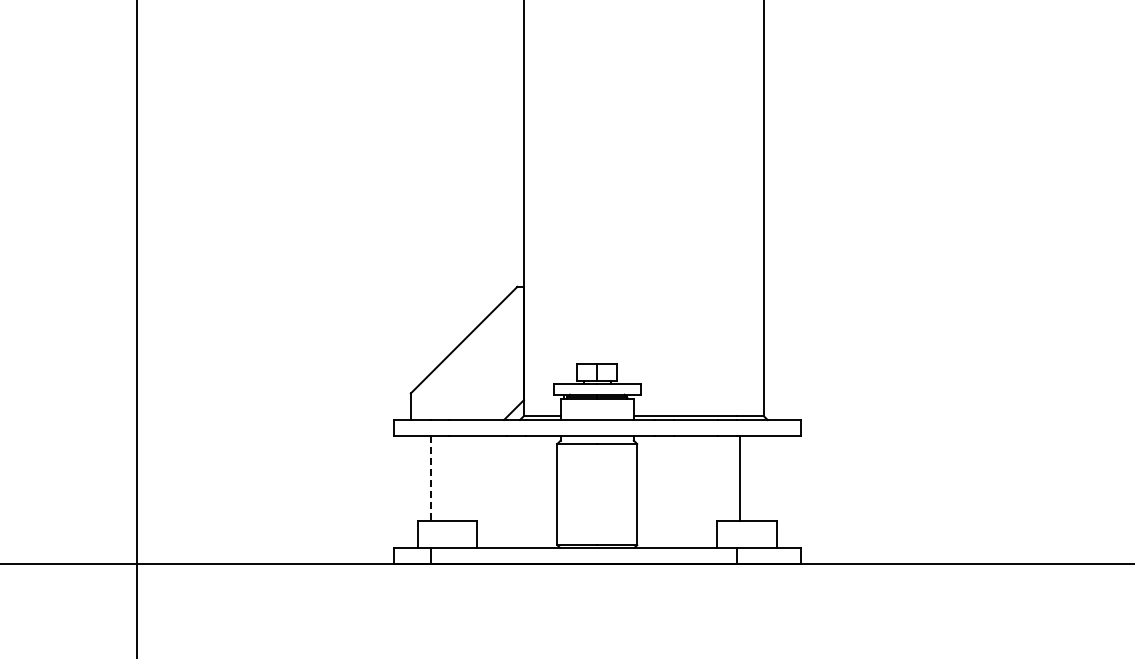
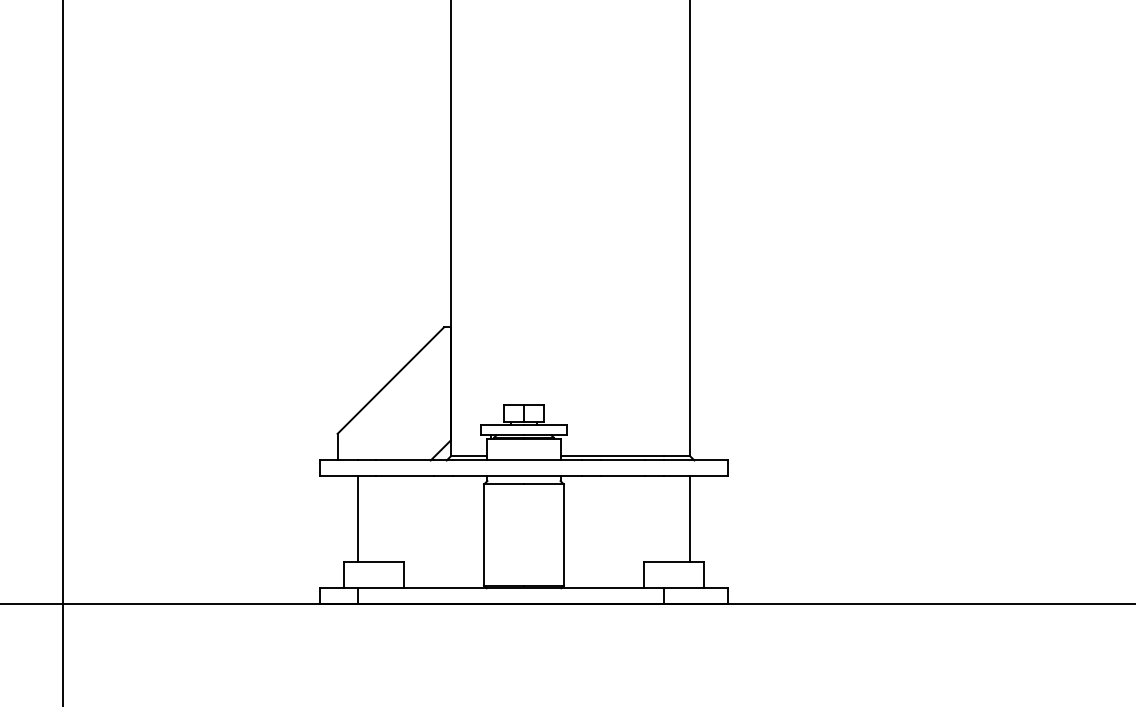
line: (739, 478) -> (690, 518), moved
line: (430, 479) -> (357, 519), dashed -> solid

